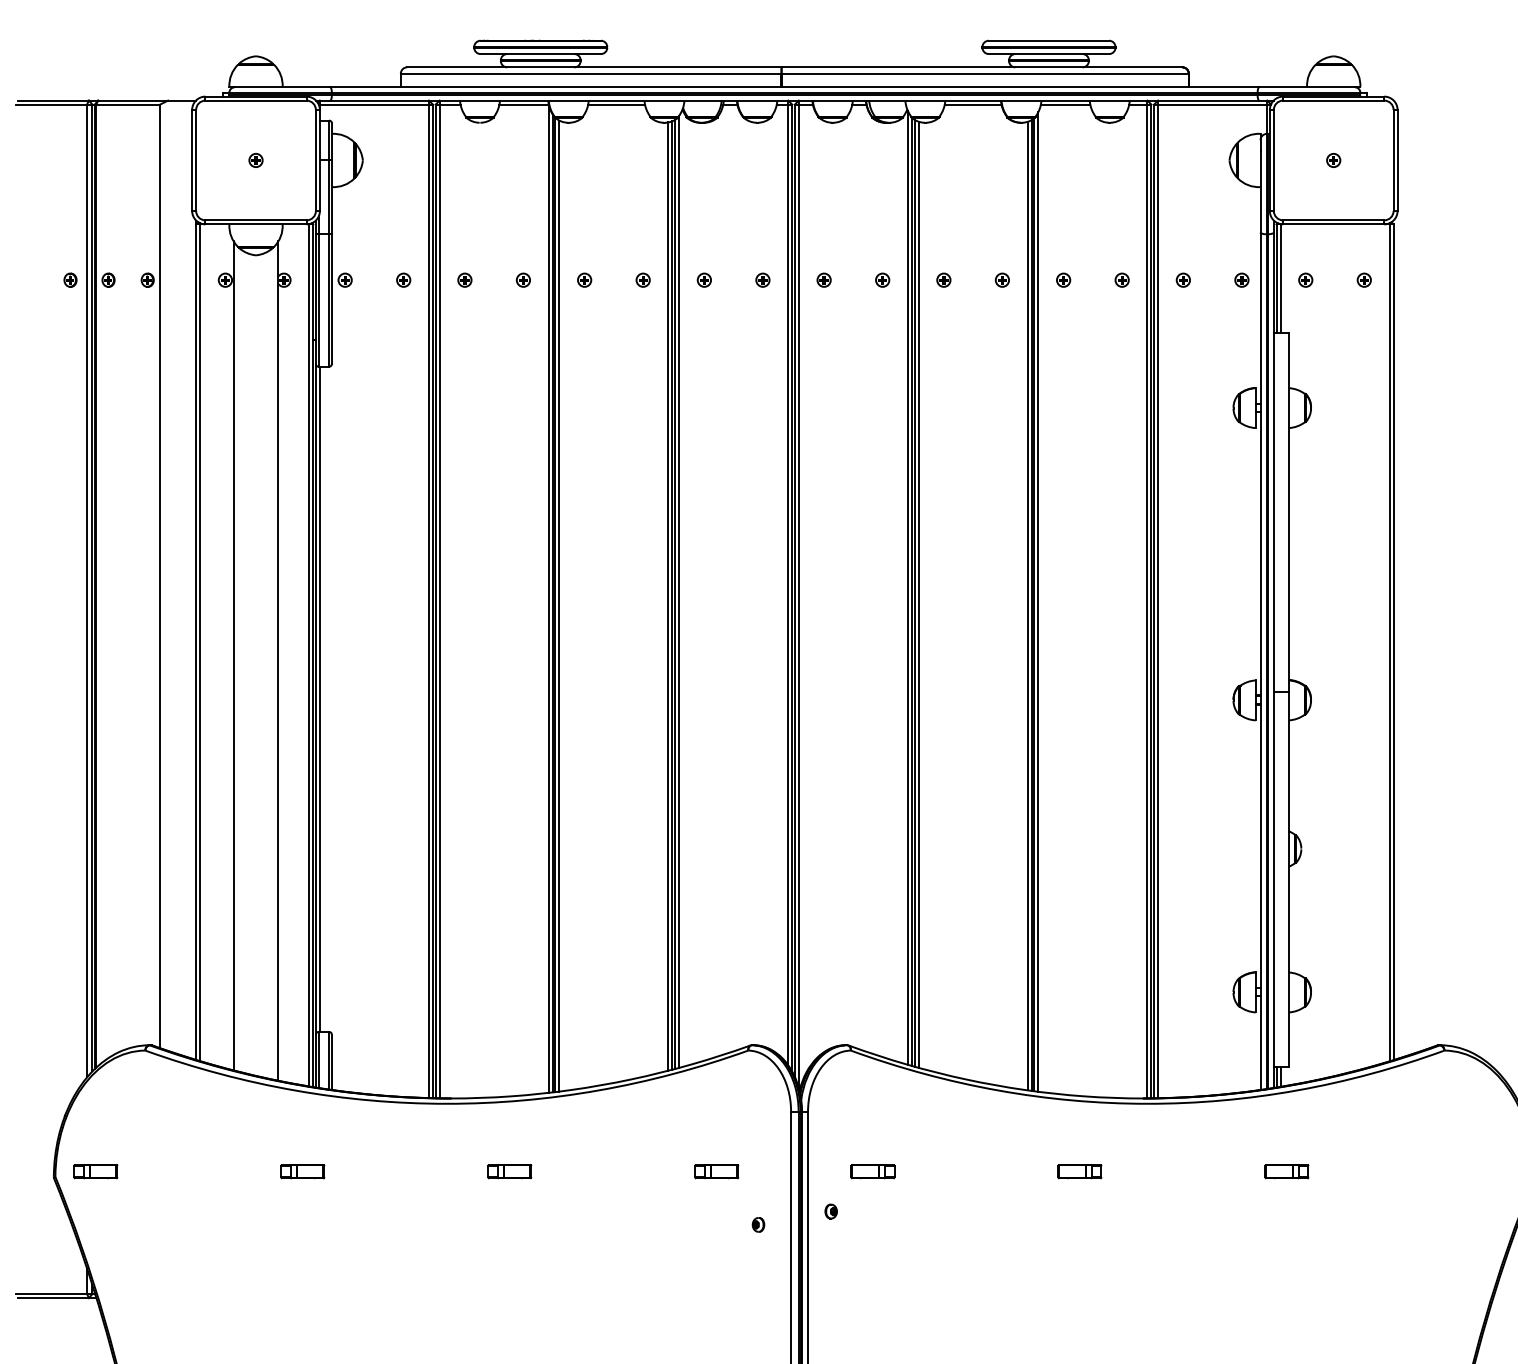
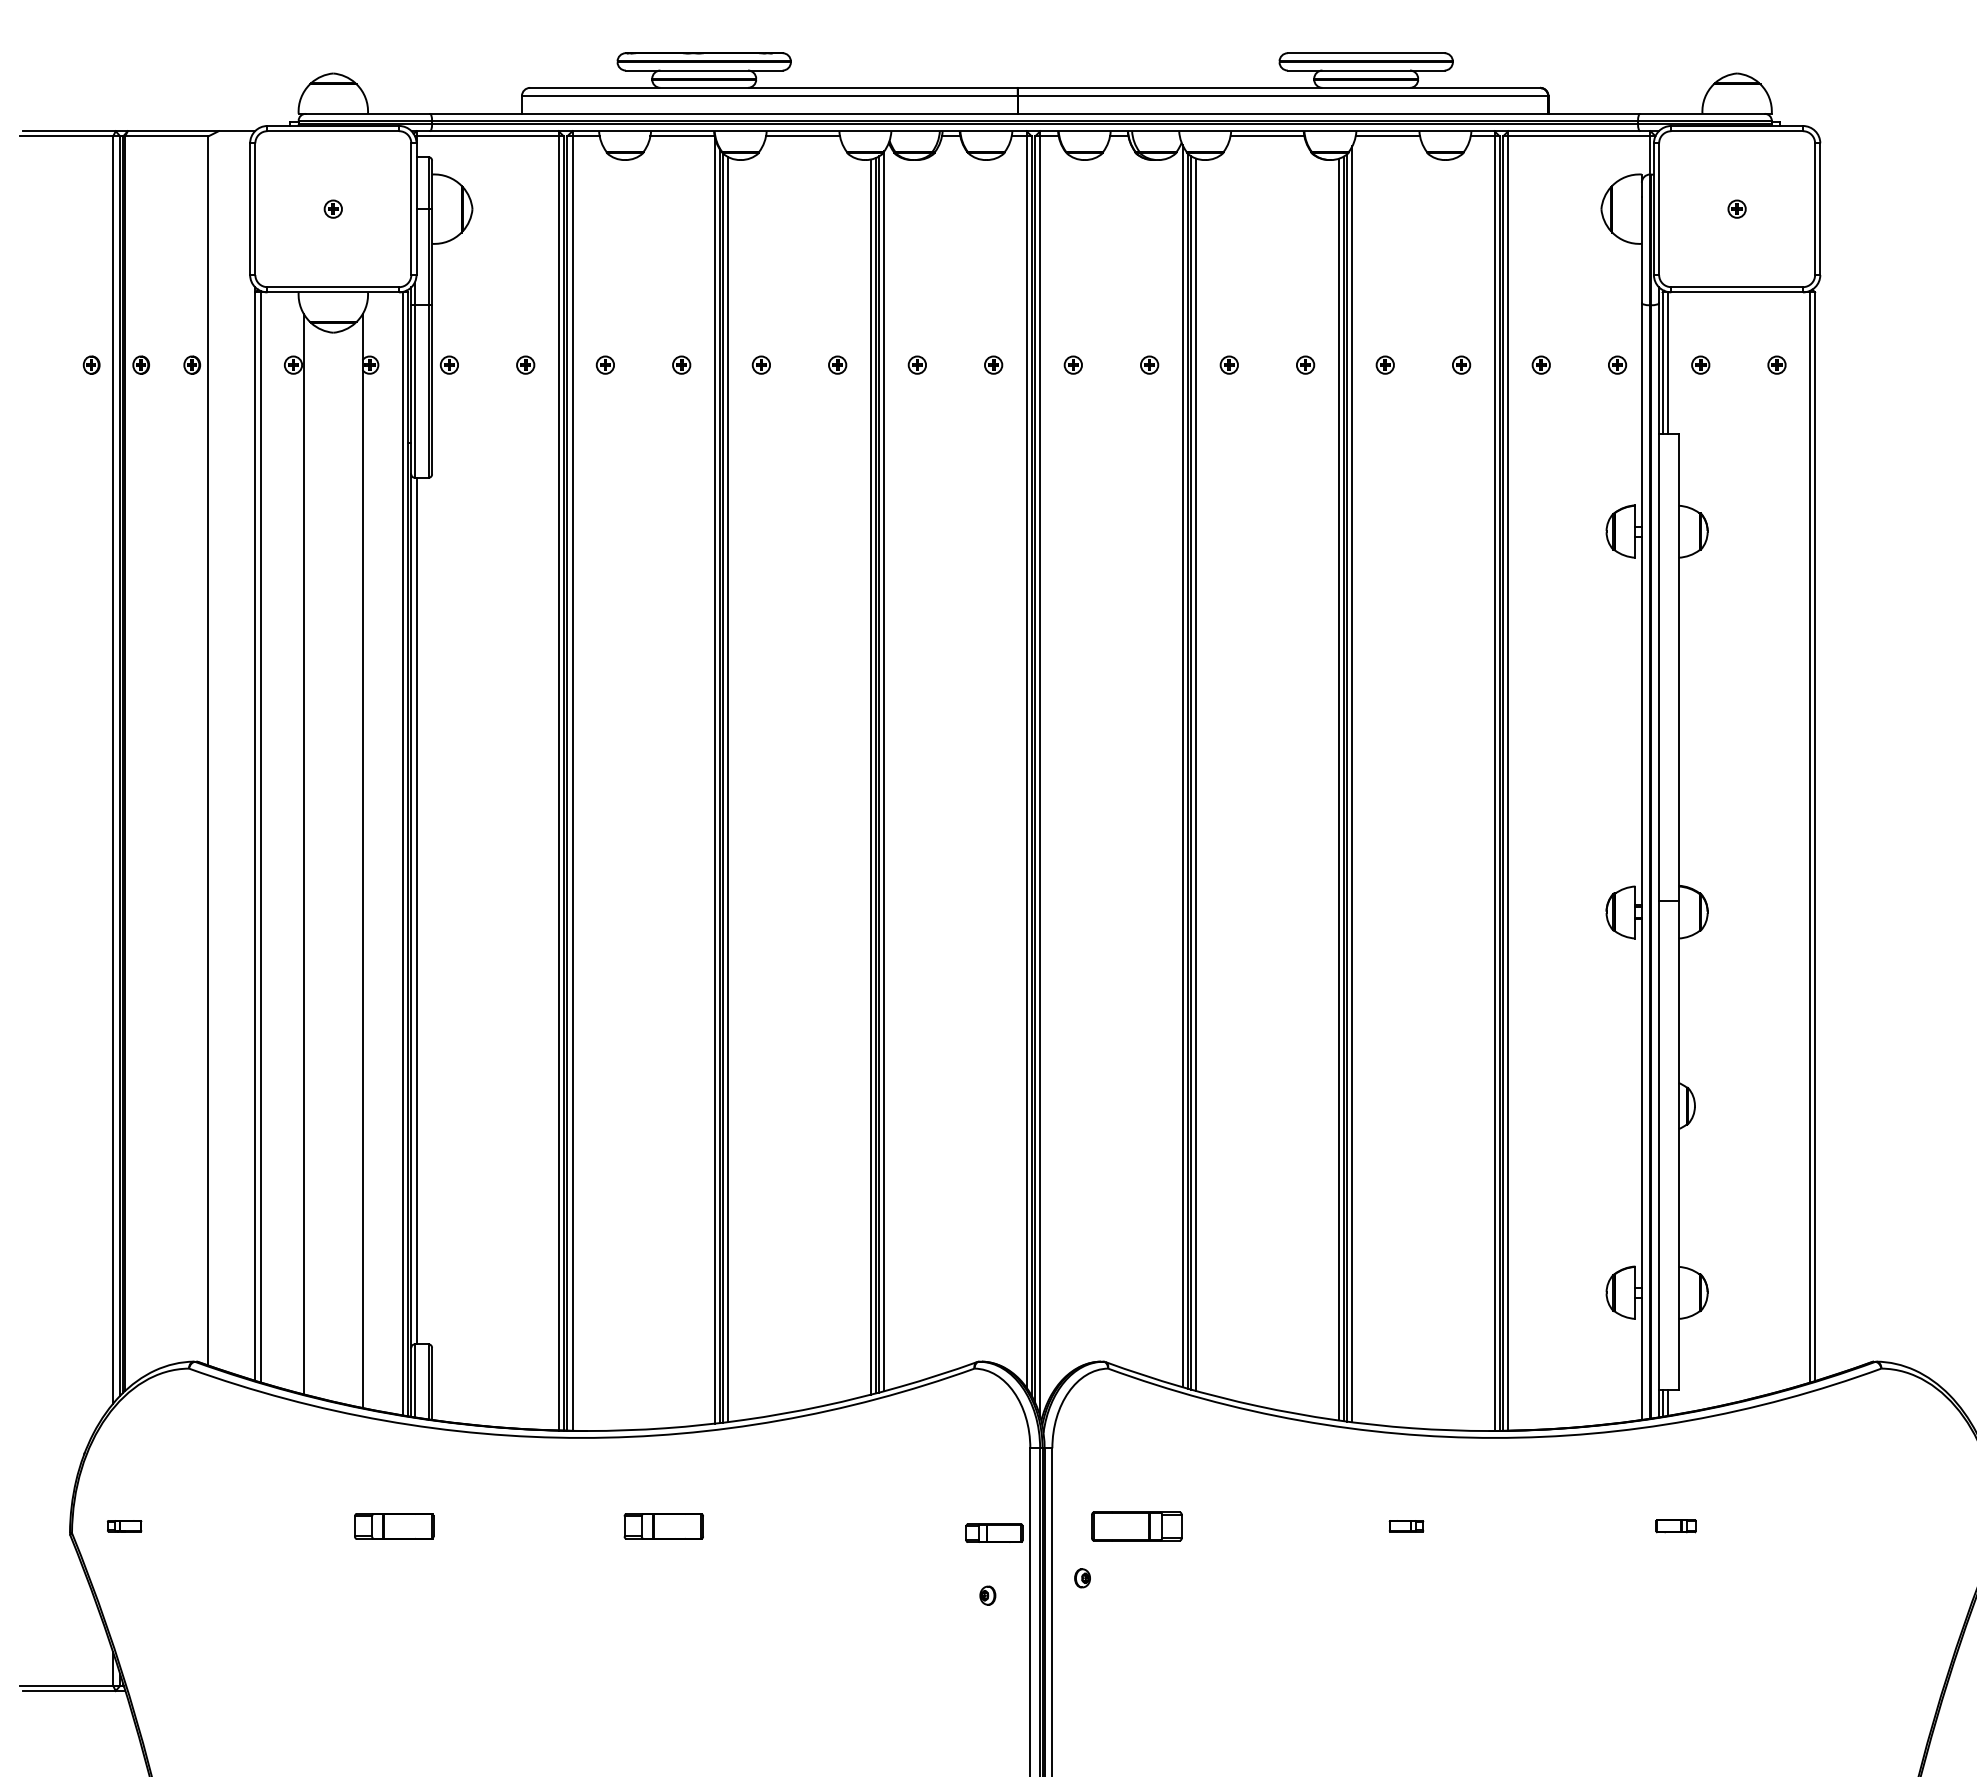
part: (95, 1171) -> (124, 1525), size x0.6
part: (302, 1171) -> (394, 1525), size x1.4
part: (509, 1171) -> (663, 1525), size x1.4
part: (716, 1171) -> (994, 1532), moved
part: (872, 1171) -> (1136, 1525), size x1.6
part: (1079, 1171) -> (1406, 1525), size x0.6
part: (1286, 1171) -> (1675, 1525), size x0.7

